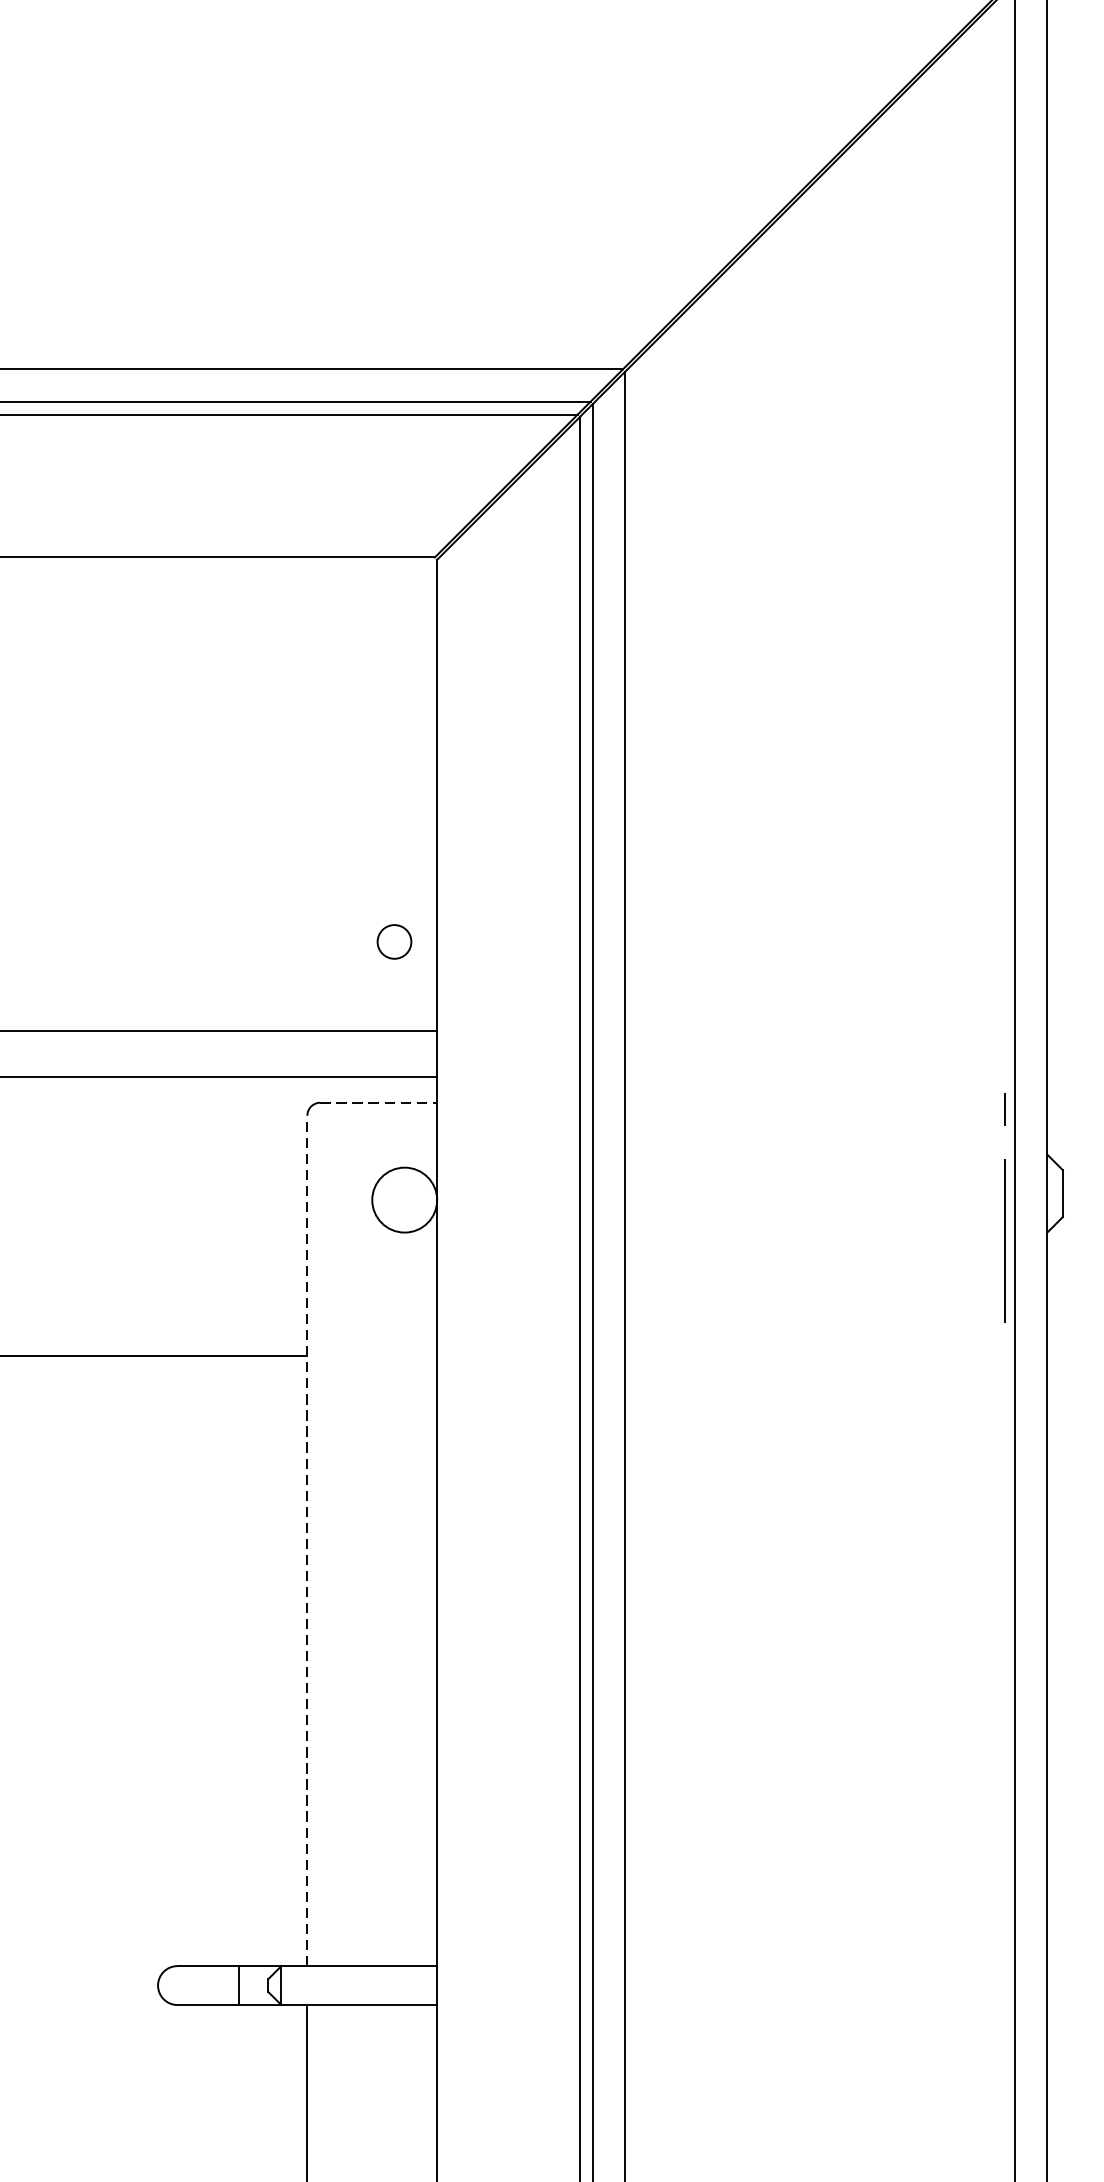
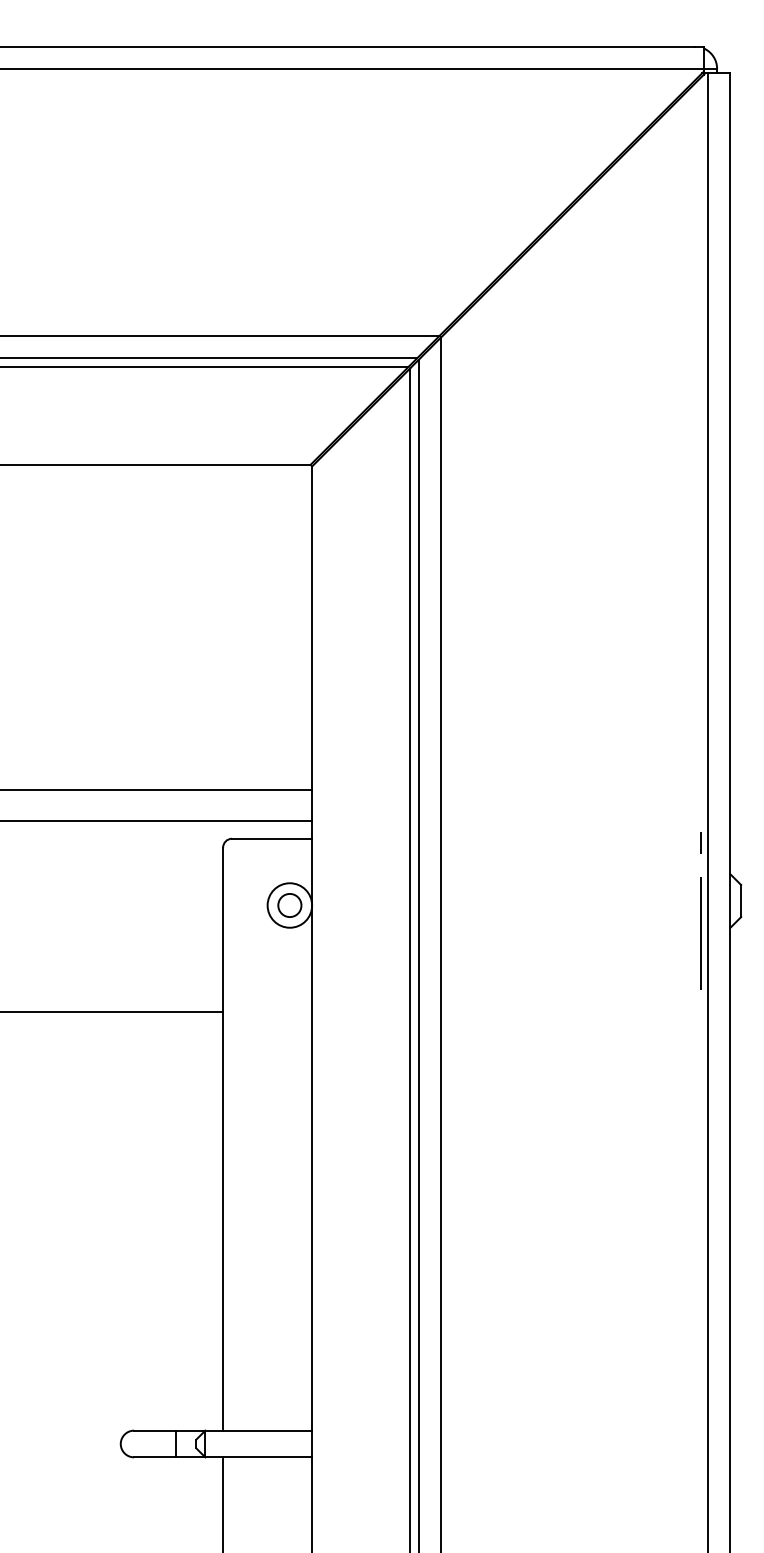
circle: (393, 941) -> (289, 905), moved
line: (379, 1102) -> (272, 838), dashed -> solid
line: (307, 1541) -> (223, 1139), dashed -> solid

